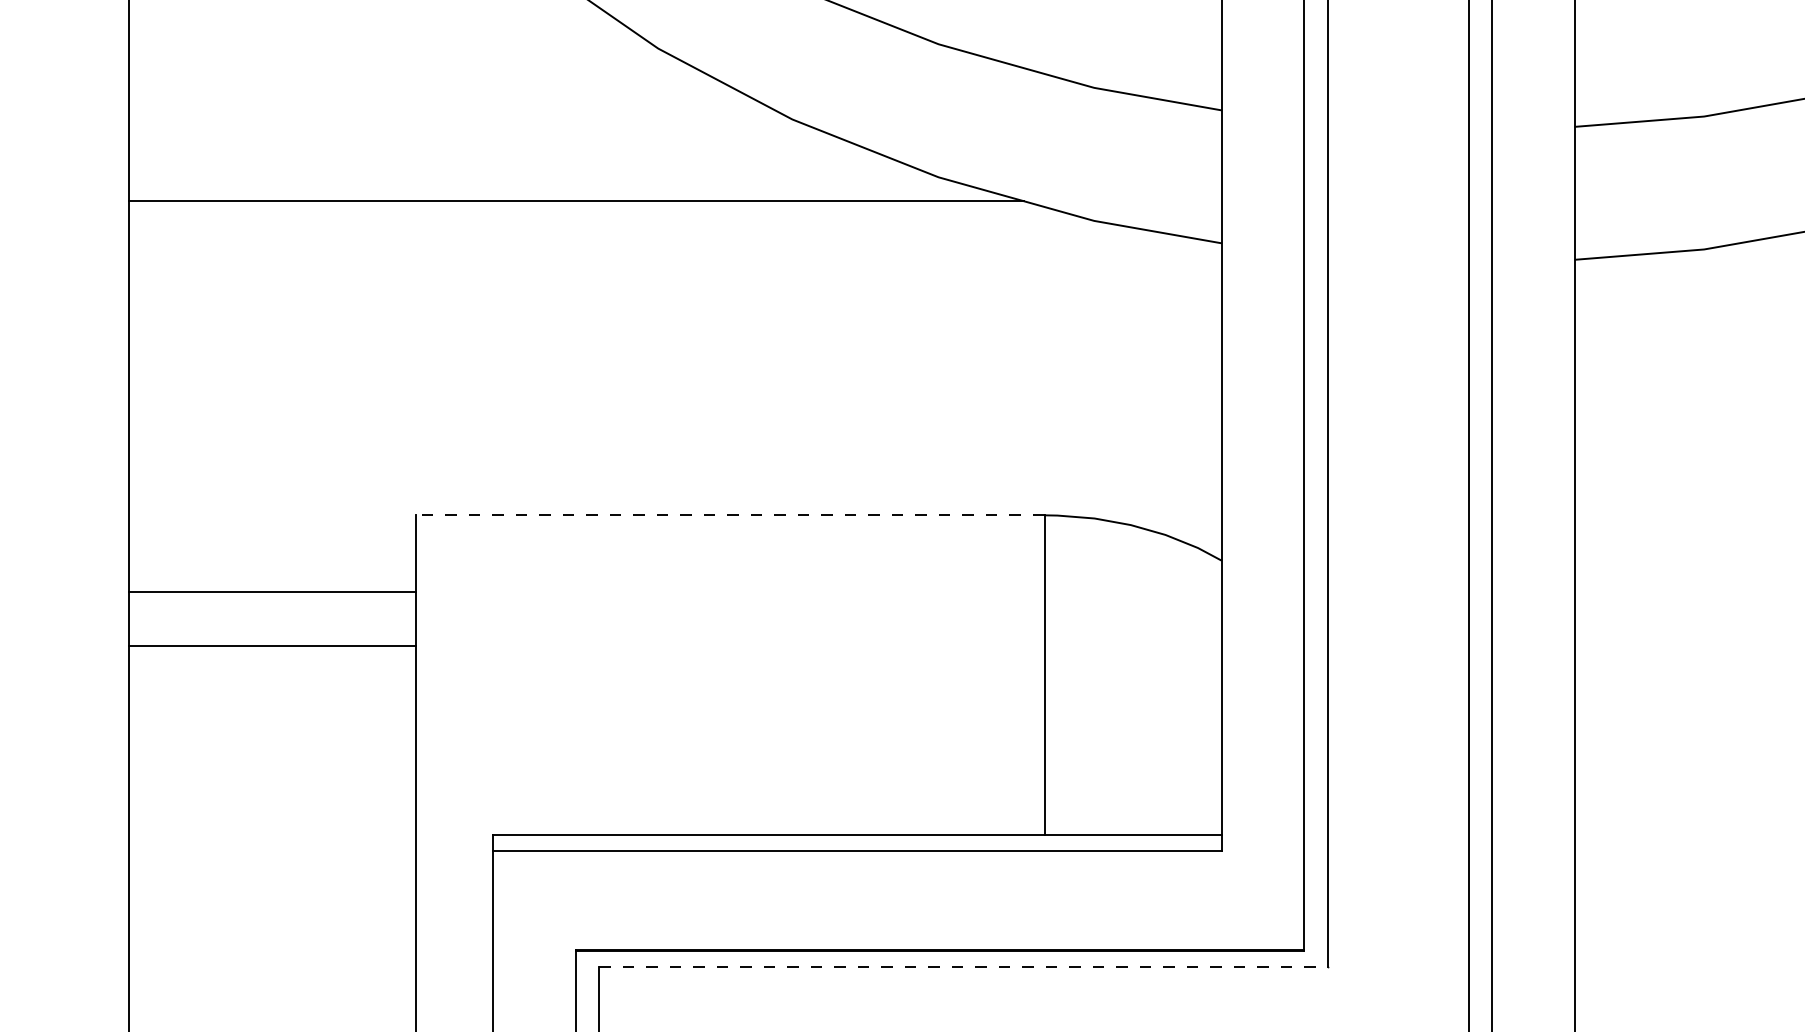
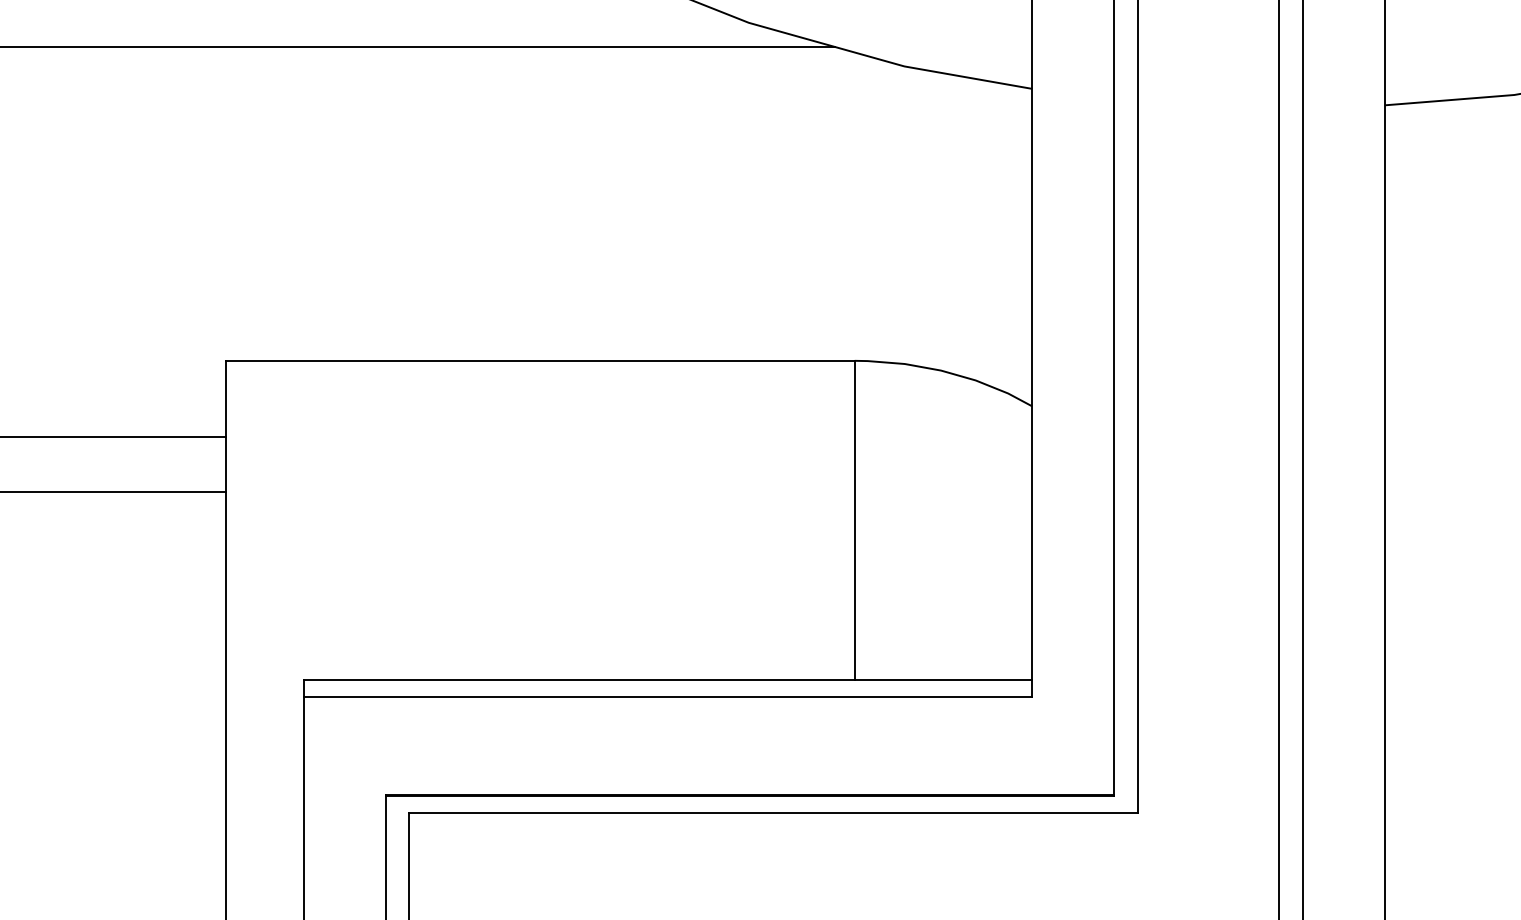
line: (729, 515) -> (539, 361), dashed -> solid
line: (963, 967) -> (773, 813), dashed -> solid

